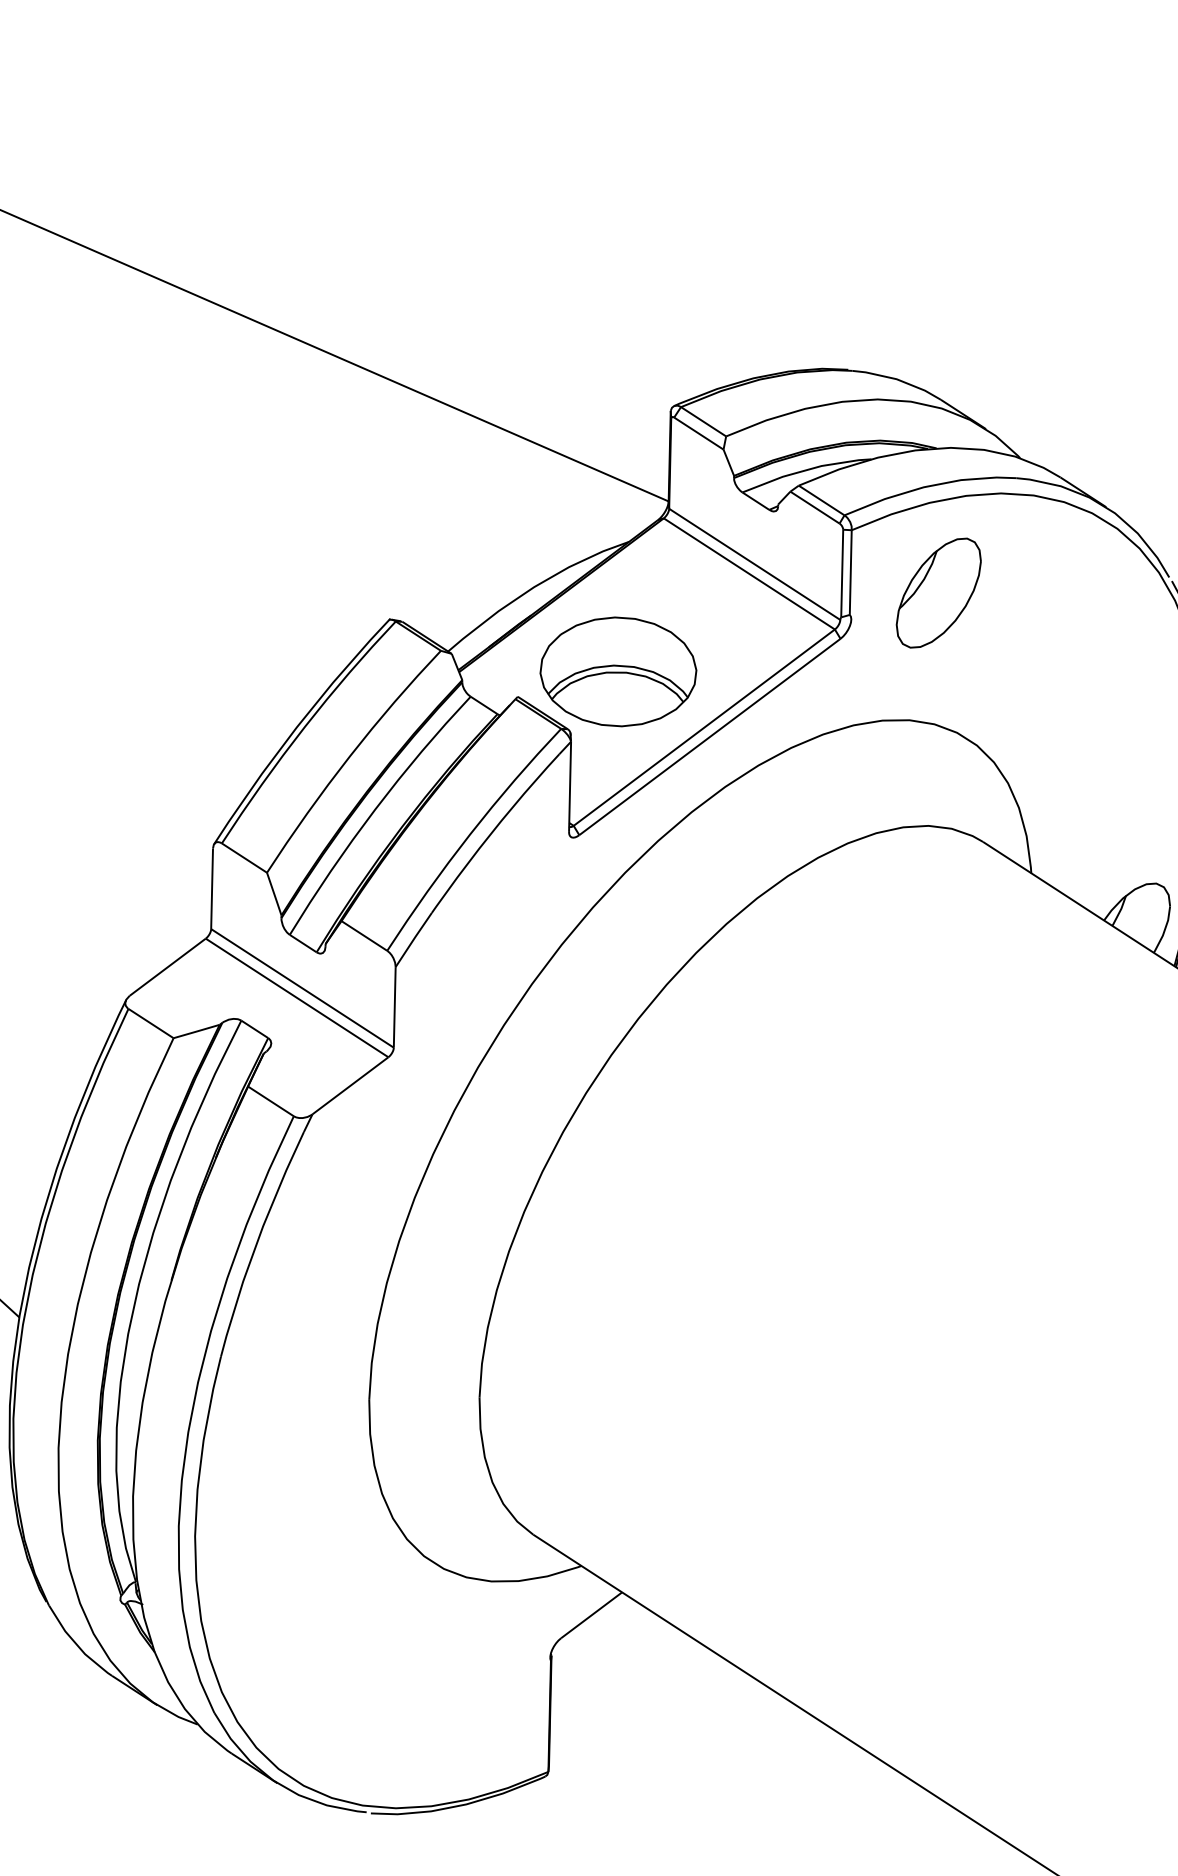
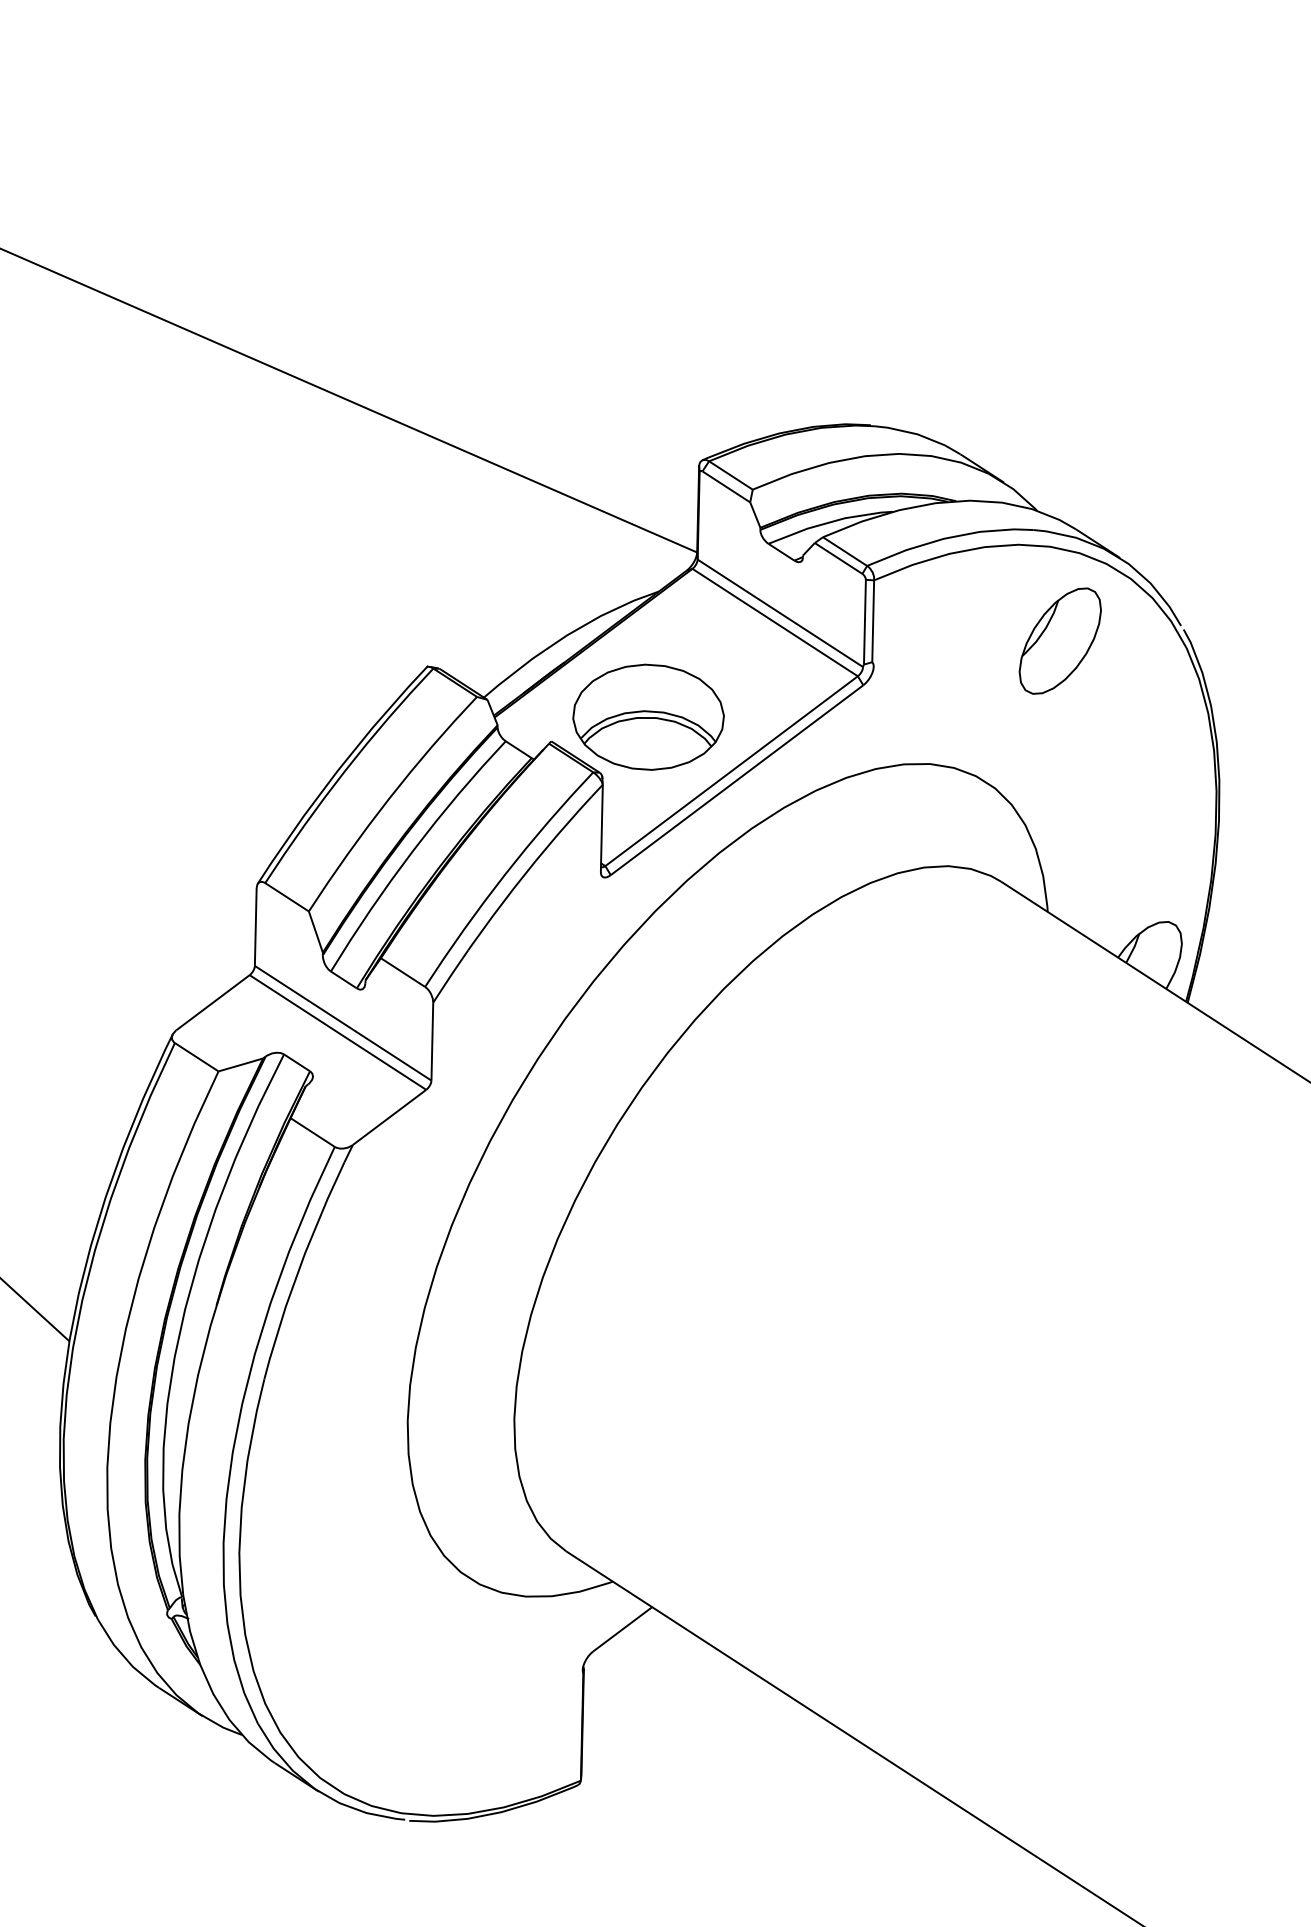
part: (937, 592) -> (1059, 640), moved

